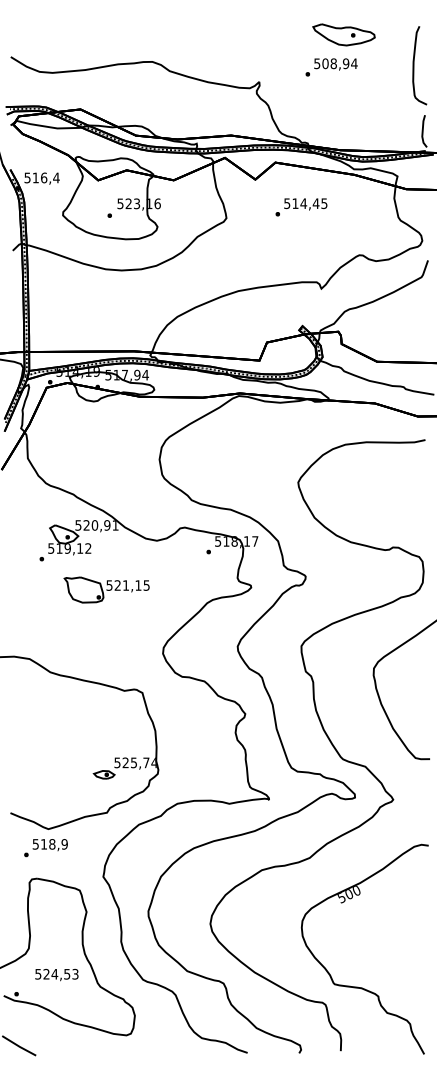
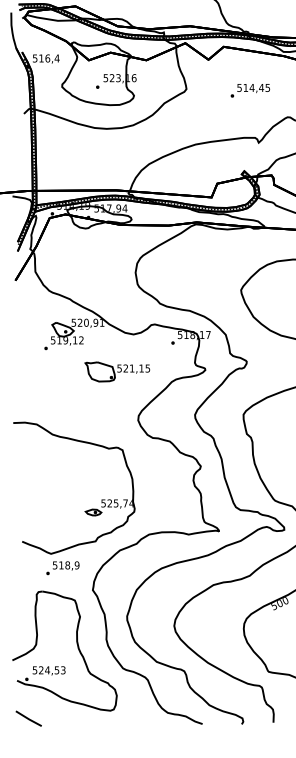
text: (301, 207) -> (250, 90), moved
part: (106, 589) -> (117, 371), moved
text: (45, 848) -> (62, 568), moved
text: (56, 975) -> (48, 671), moved

